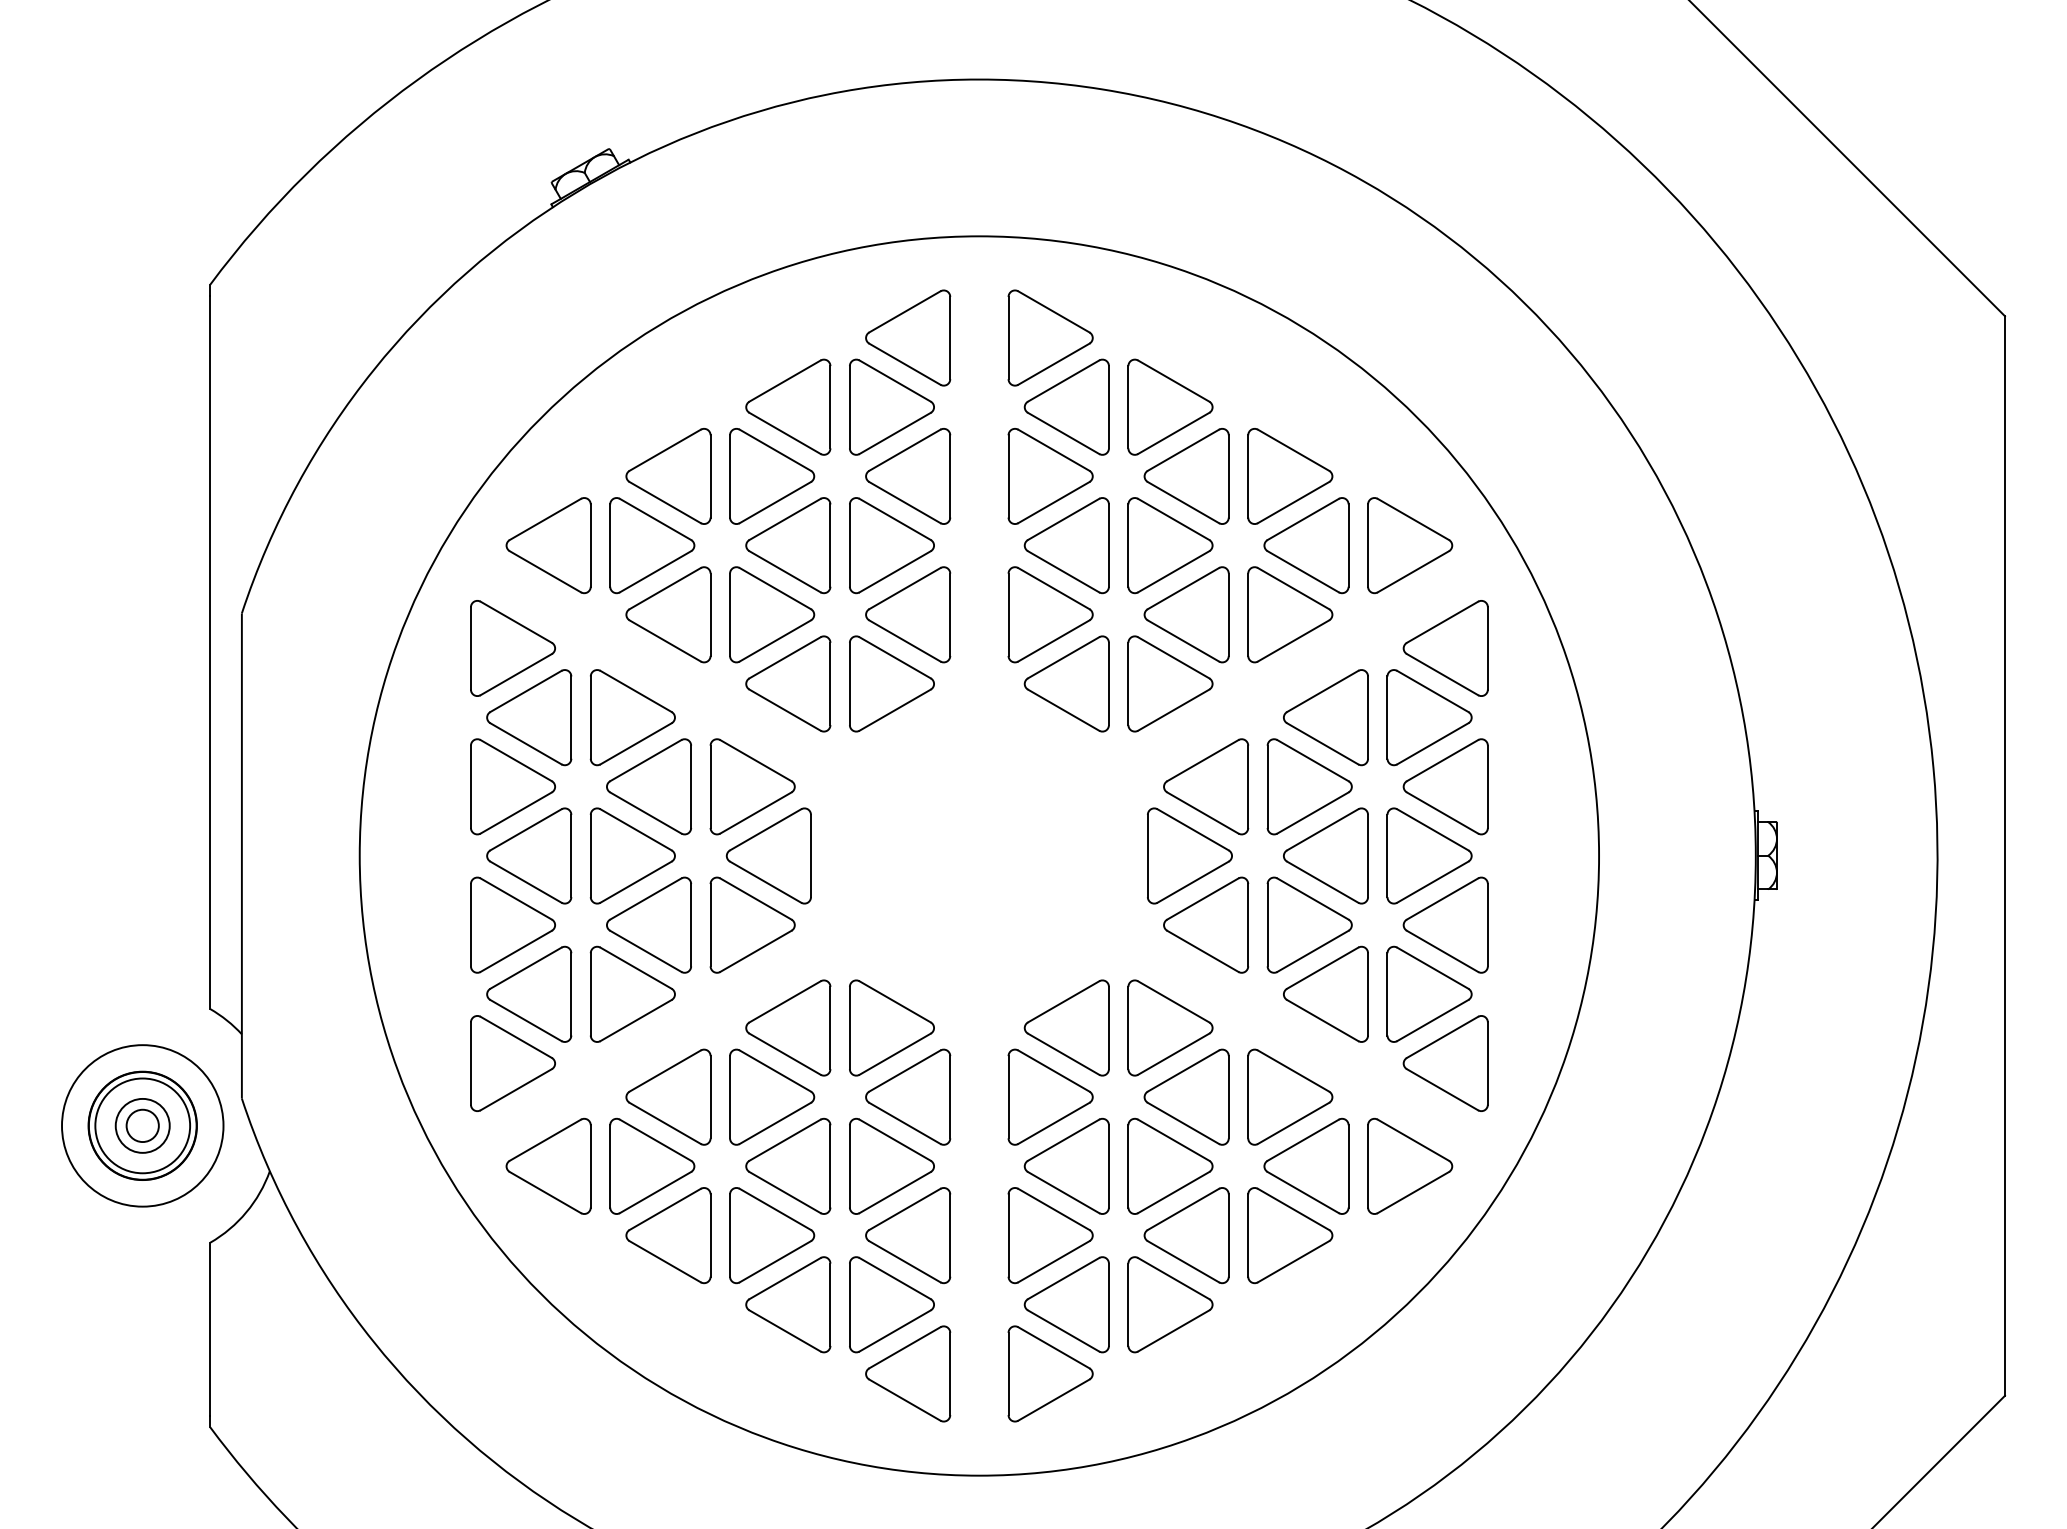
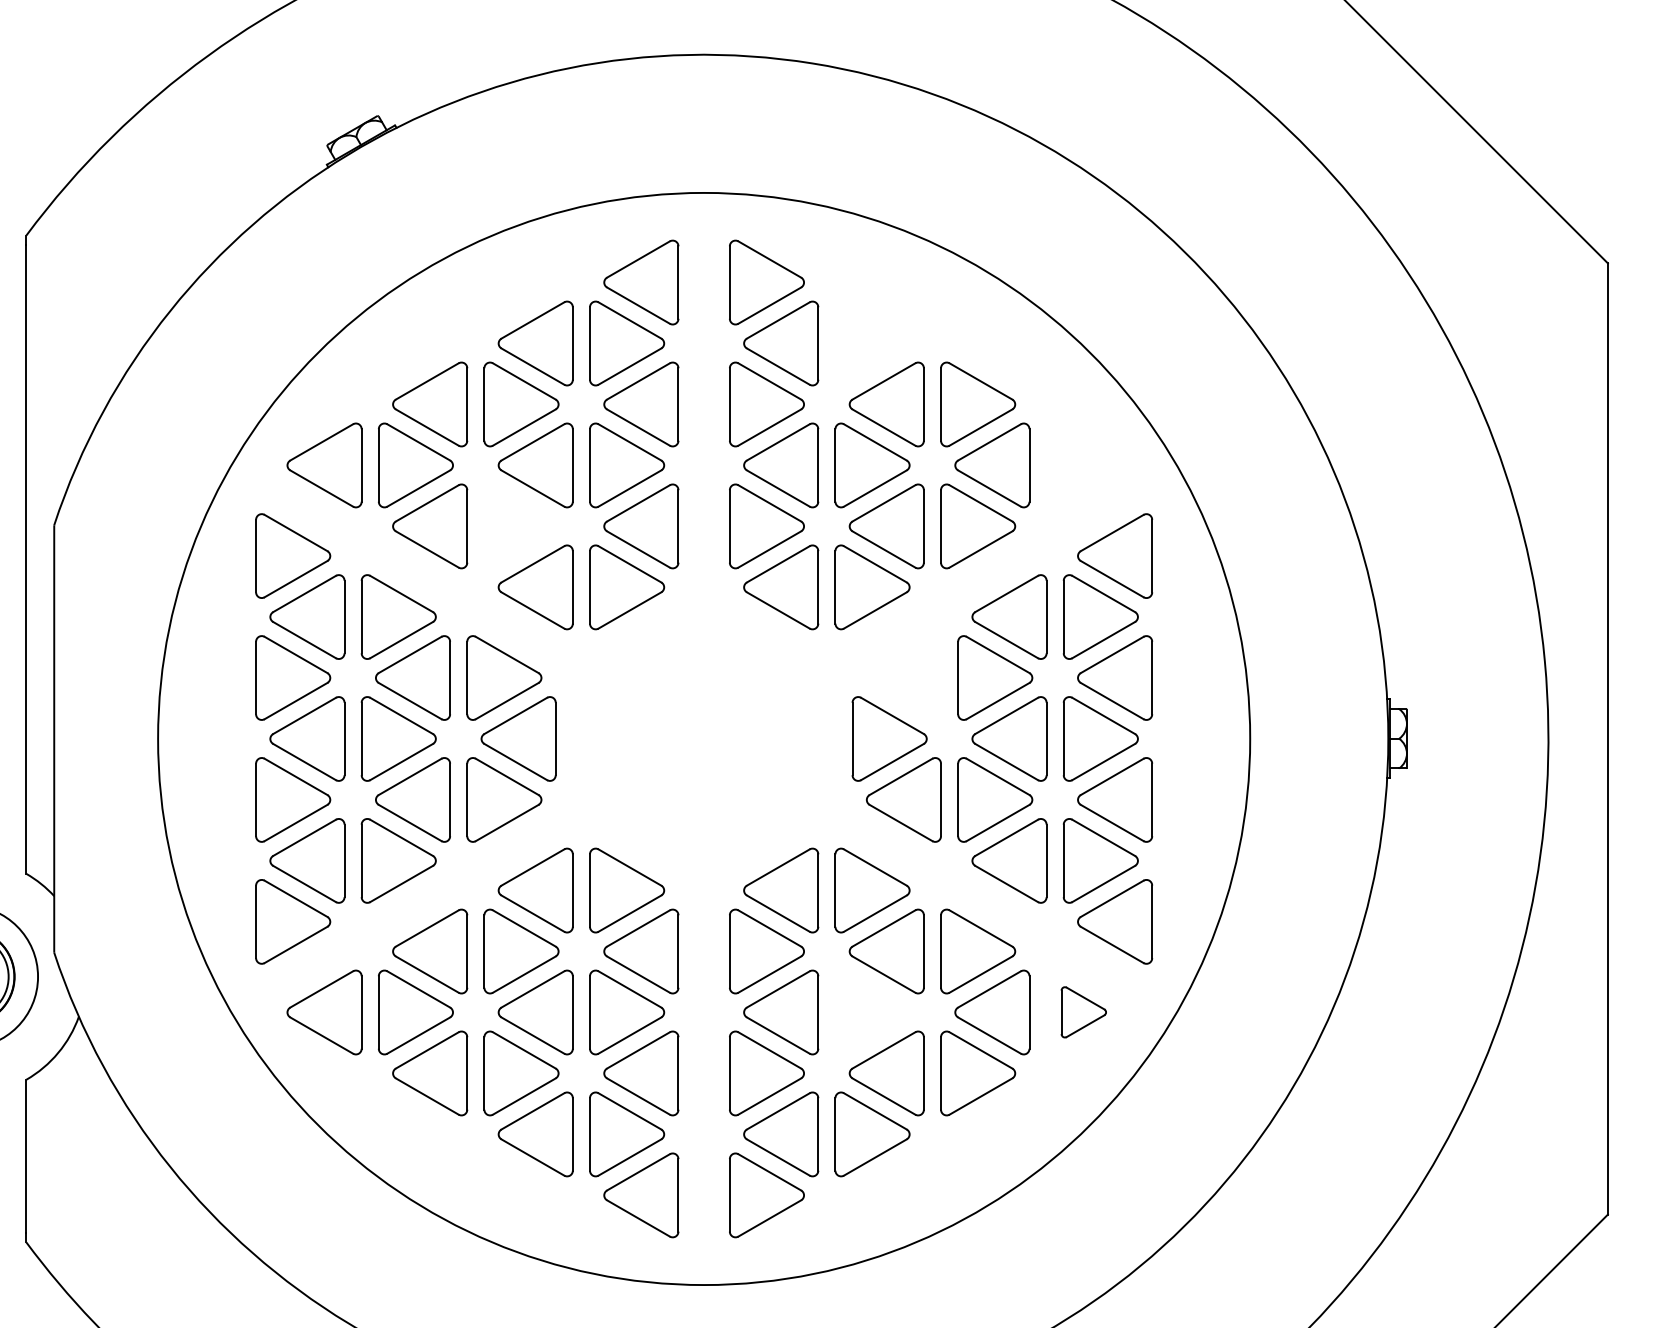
part: (1170, 406) -> (872, 342), removed
part: (1410, 545) -> (1084, 465), removed
part: (772, 614) -> (521, 526), removed
part: (1206, 786) -> (904, 677), removed
part: (1170, 1165) -> (872, 1011), removed
part: (1410, 1165) -> (1084, 1011), size x0.6

